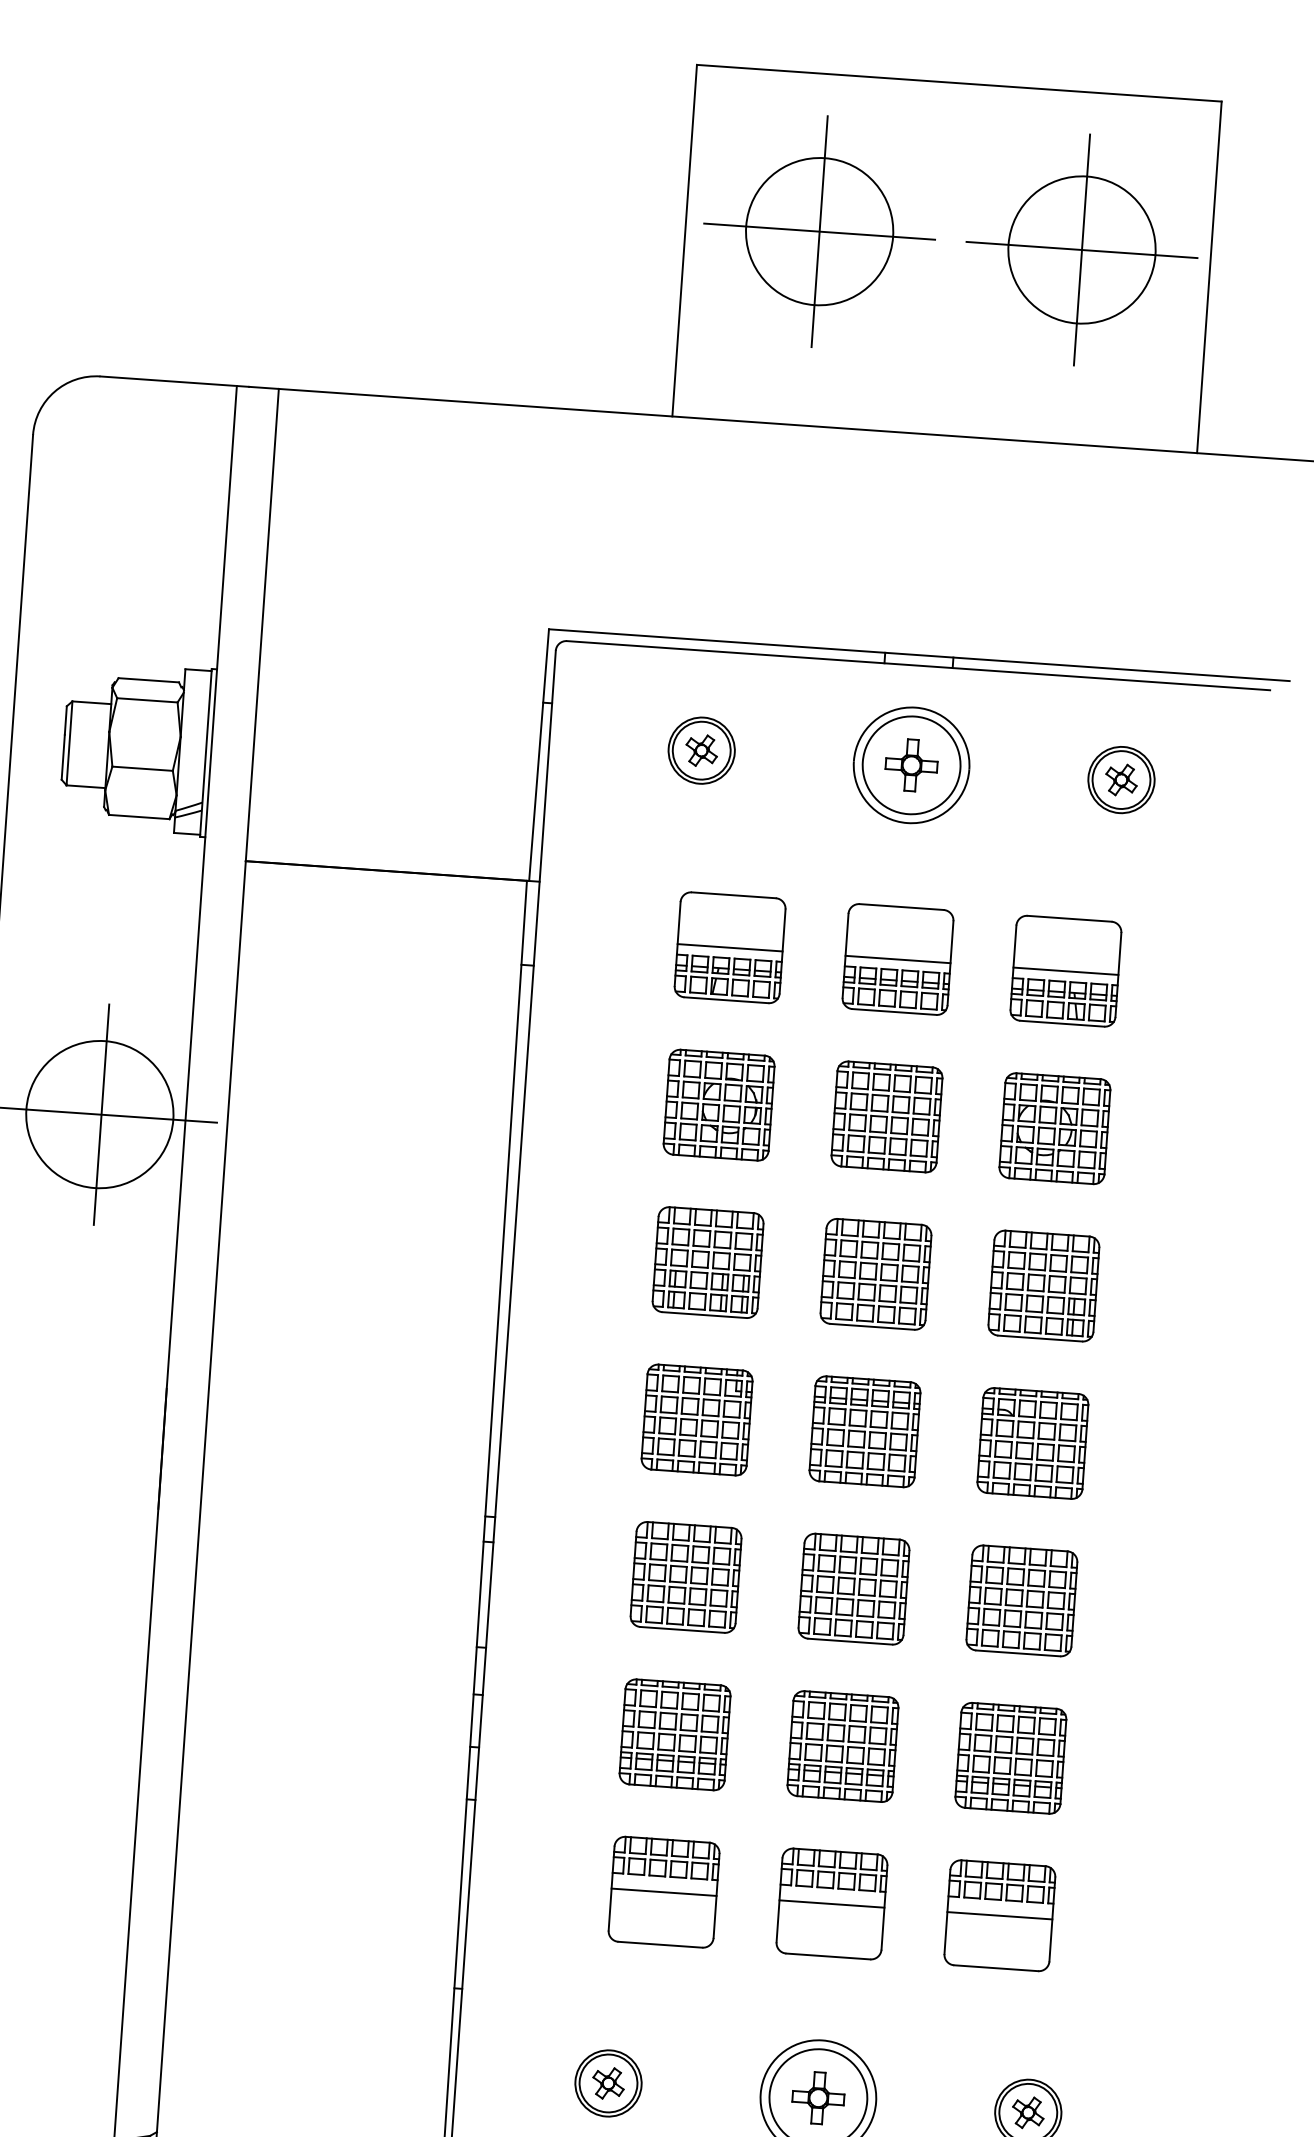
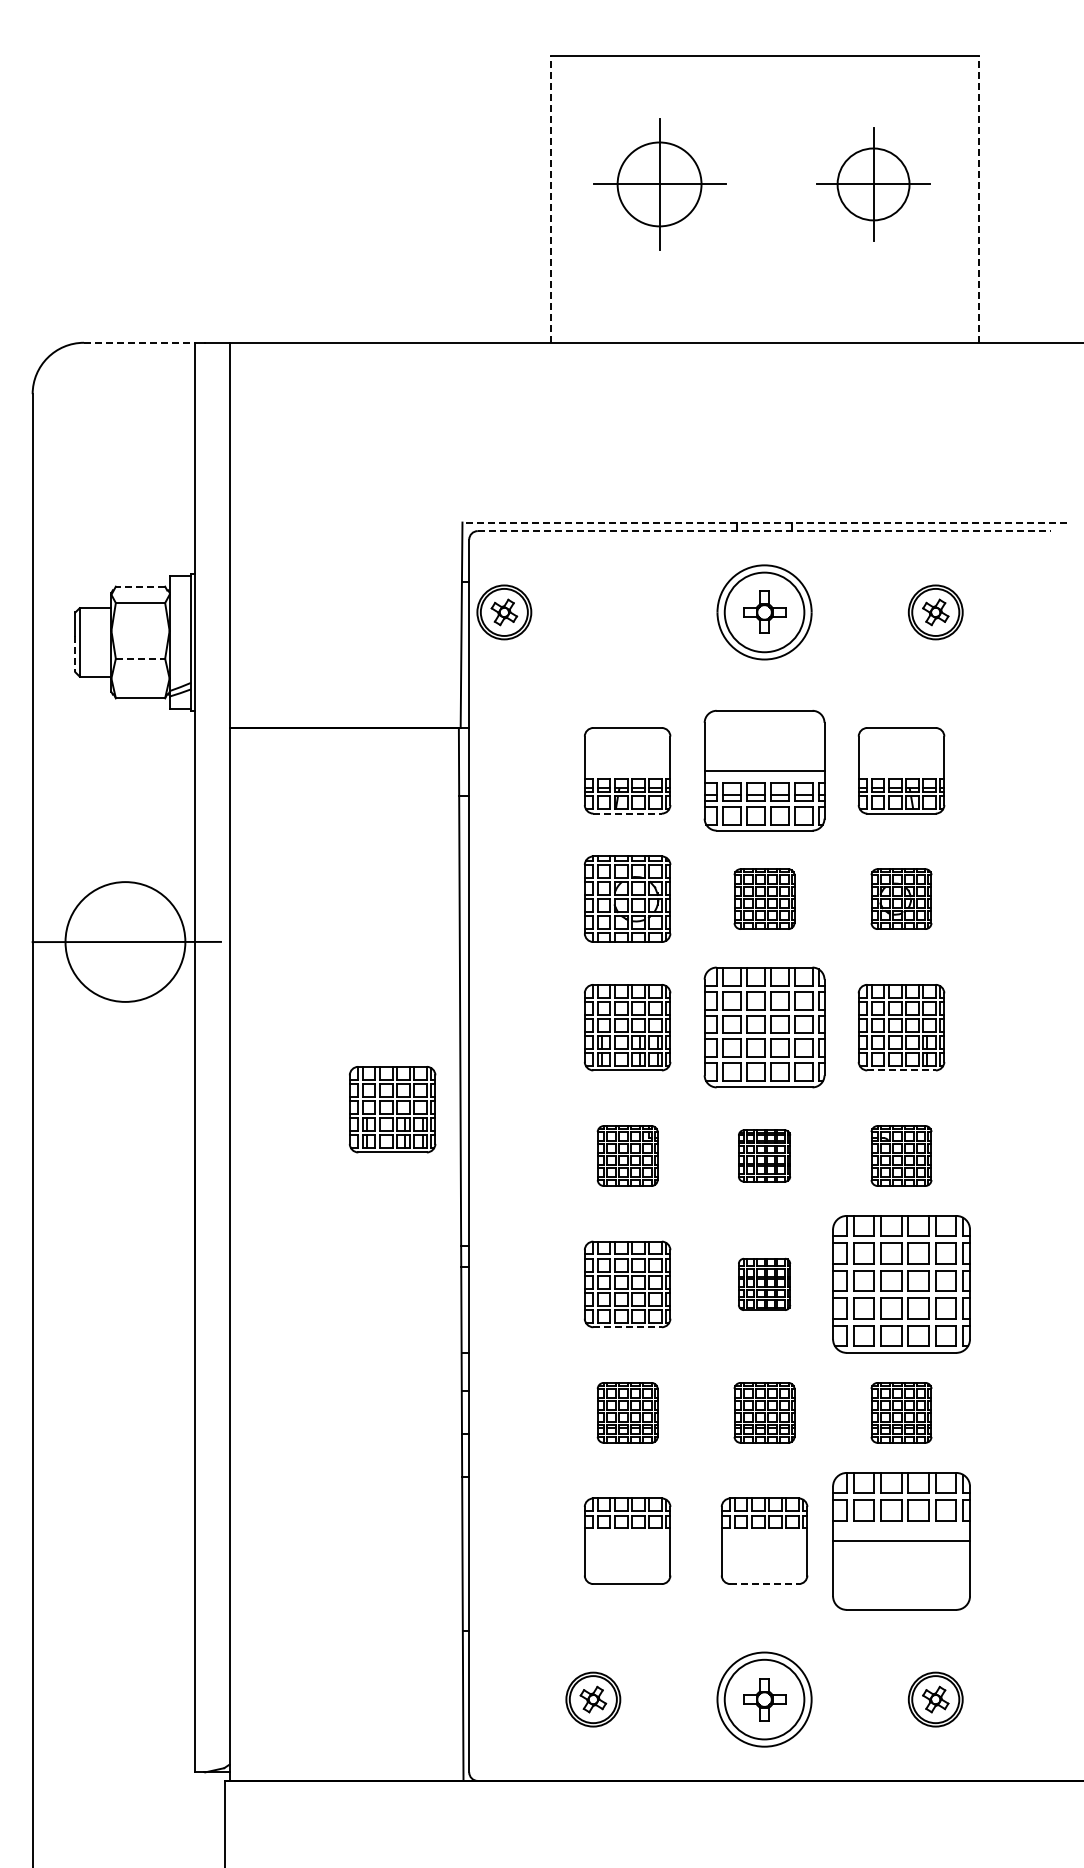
part: (819, 231) -> (659, 184), size x0.7
line: (684, 239) -> (550, 198), solid -> dashed
part: (1081, 250) -> (873, 184), size x0.6
line: (1209, 276) -> (978, 198), solid -> dashed
line: (167, 380) -> (138, 342), solid -> dashed
line: (919, 655) -> (764, 522), solid -> dashed
line: (918, 666) -> (764, 531), solid -> dashed
line: (148, 680) -> (140, 586), solid -> dashed
part: (701, 750) -> (504, 612), moved
line: (63, 757) -> (75, 654), solid -> dashed
line: (142, 768) -> (140, 658), solid -> dashed
line: (730, 947) -> (627, 770), removed
part: (897, 959) -> (764, 770), size x1.4
line: (1065, 970) -> (901, 770), removed
line: (727, 1000) -> (628, 813), solid -> dashed
line: (101, 1114) -> (126, 941), removed
part: (887, 1116) -> (764, 898), size x0.7
part: (1054, 1127) -> (901, 898), size x0.7
part: (875, 1274) -> (764, 1027), size x1.4
line: (1041, 1338) -> (902, 1070), solid -> dashed
part: (412, 1342) -> (392, 1109), added
part: (697, 1419) -> (627, 1155), size x0.7
part: (864, 1431) -> (764, 1155), size x0.6
part: (1032, 1442) -> (901, 1155), size x0.7
part: (853, 1589) -> (764, 1284), size x0.6
part: (1021, 1600) -> (901, 1284), size x1.6
line: (683, 1630) -> (628, 1327), solid -> dashed
part: (674, 1734) -> (627, 1412), size x0.7
part: (842, 1746) -> (764, 1412), size x0.7
part: (1010, 1757) -> (901, 1412), size x0.7
line: (663, 1892) -> (627, 1541), removed
line: (831, 1904) -> (764, 1541), removed
part: (999, 1914) -> (901, 1540), size x1.6
line: (829, 1957) -> (765, 1584), solid -> dashed

